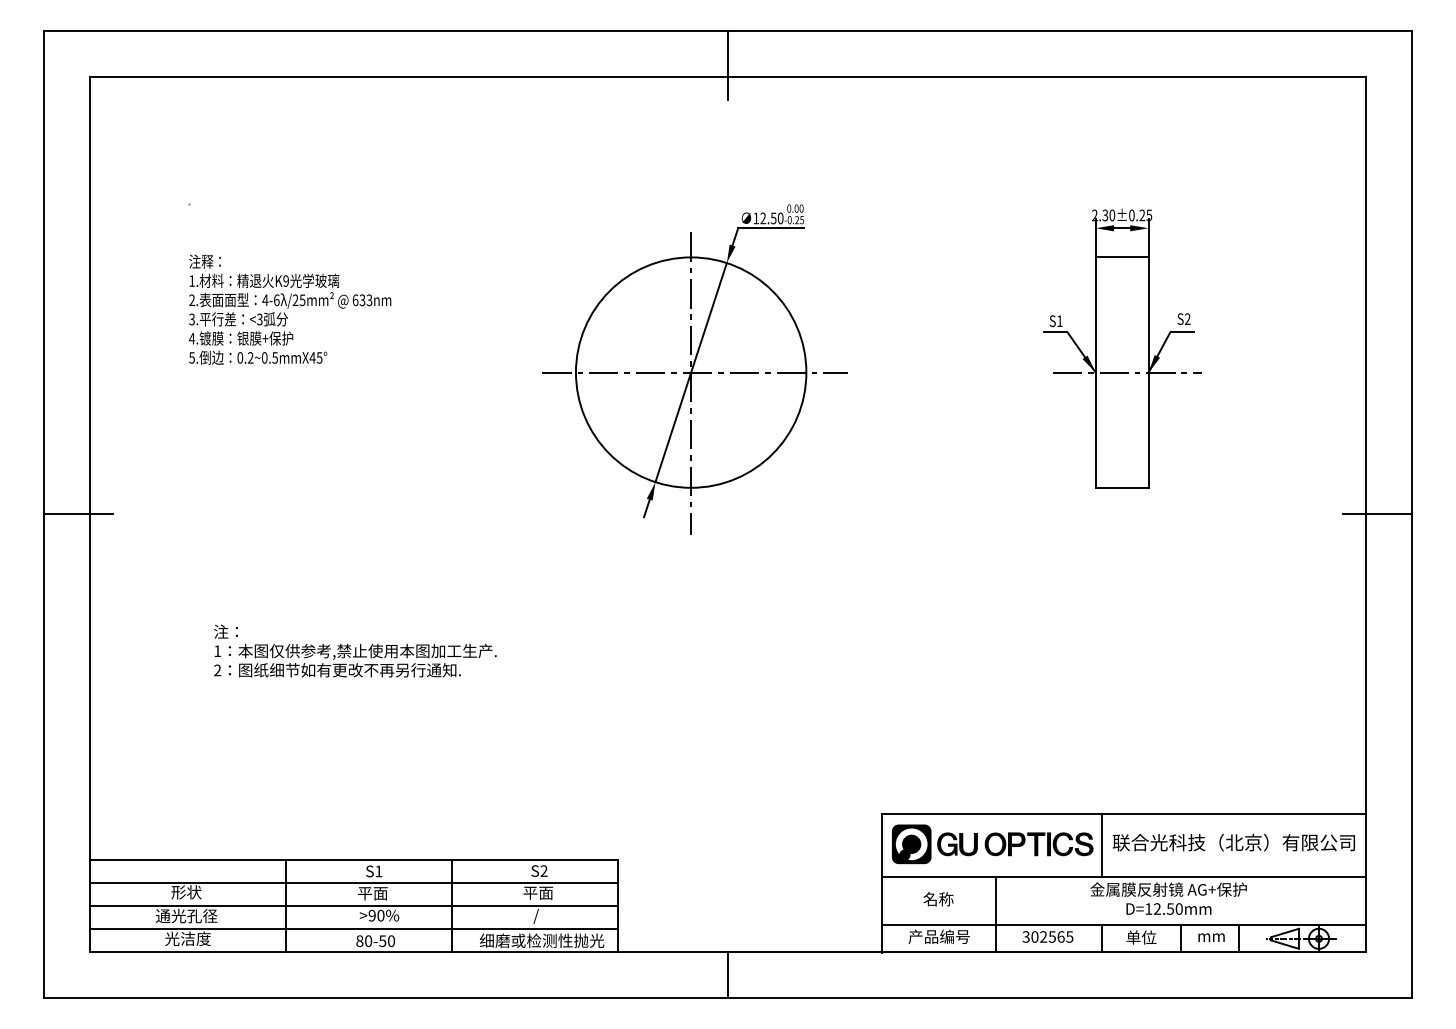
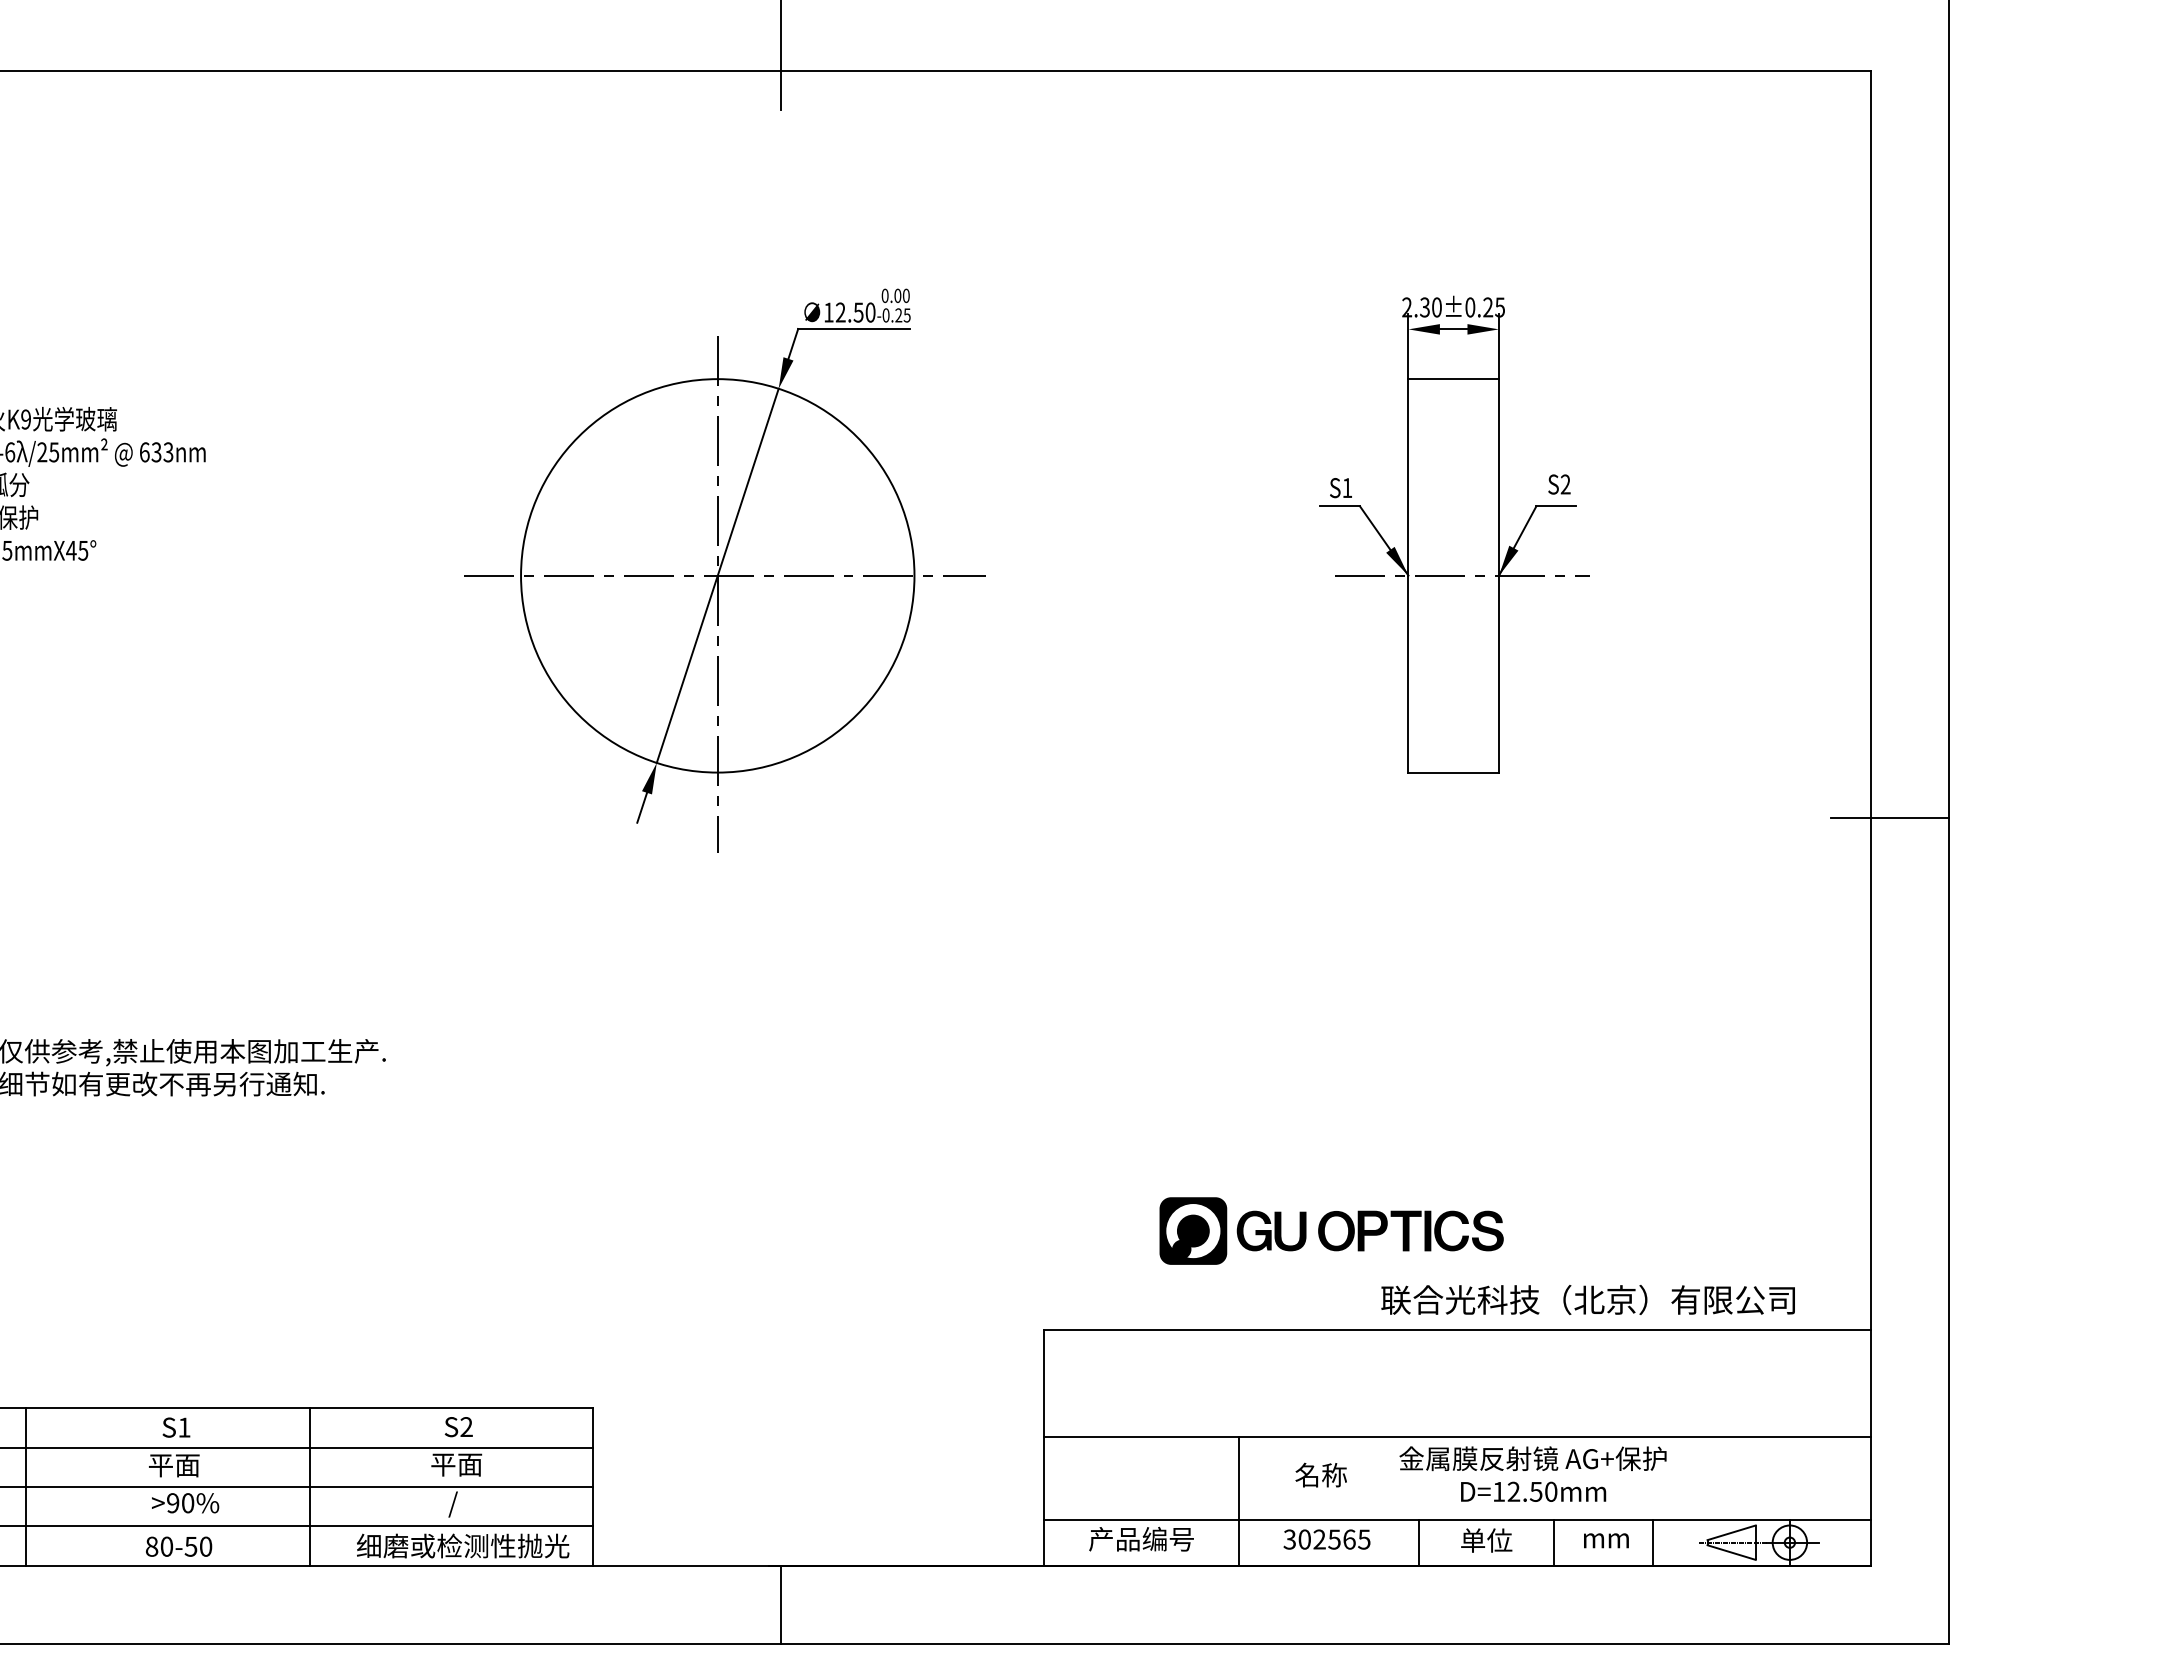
text: (1233, 842) -> (1587, 1299), moved
part: (992, 844) -> (1331, 1231), moved
line: (1101, 845) -> (1418, 1383), removed
text: (938, 899) -> (1321, 1475), moved

